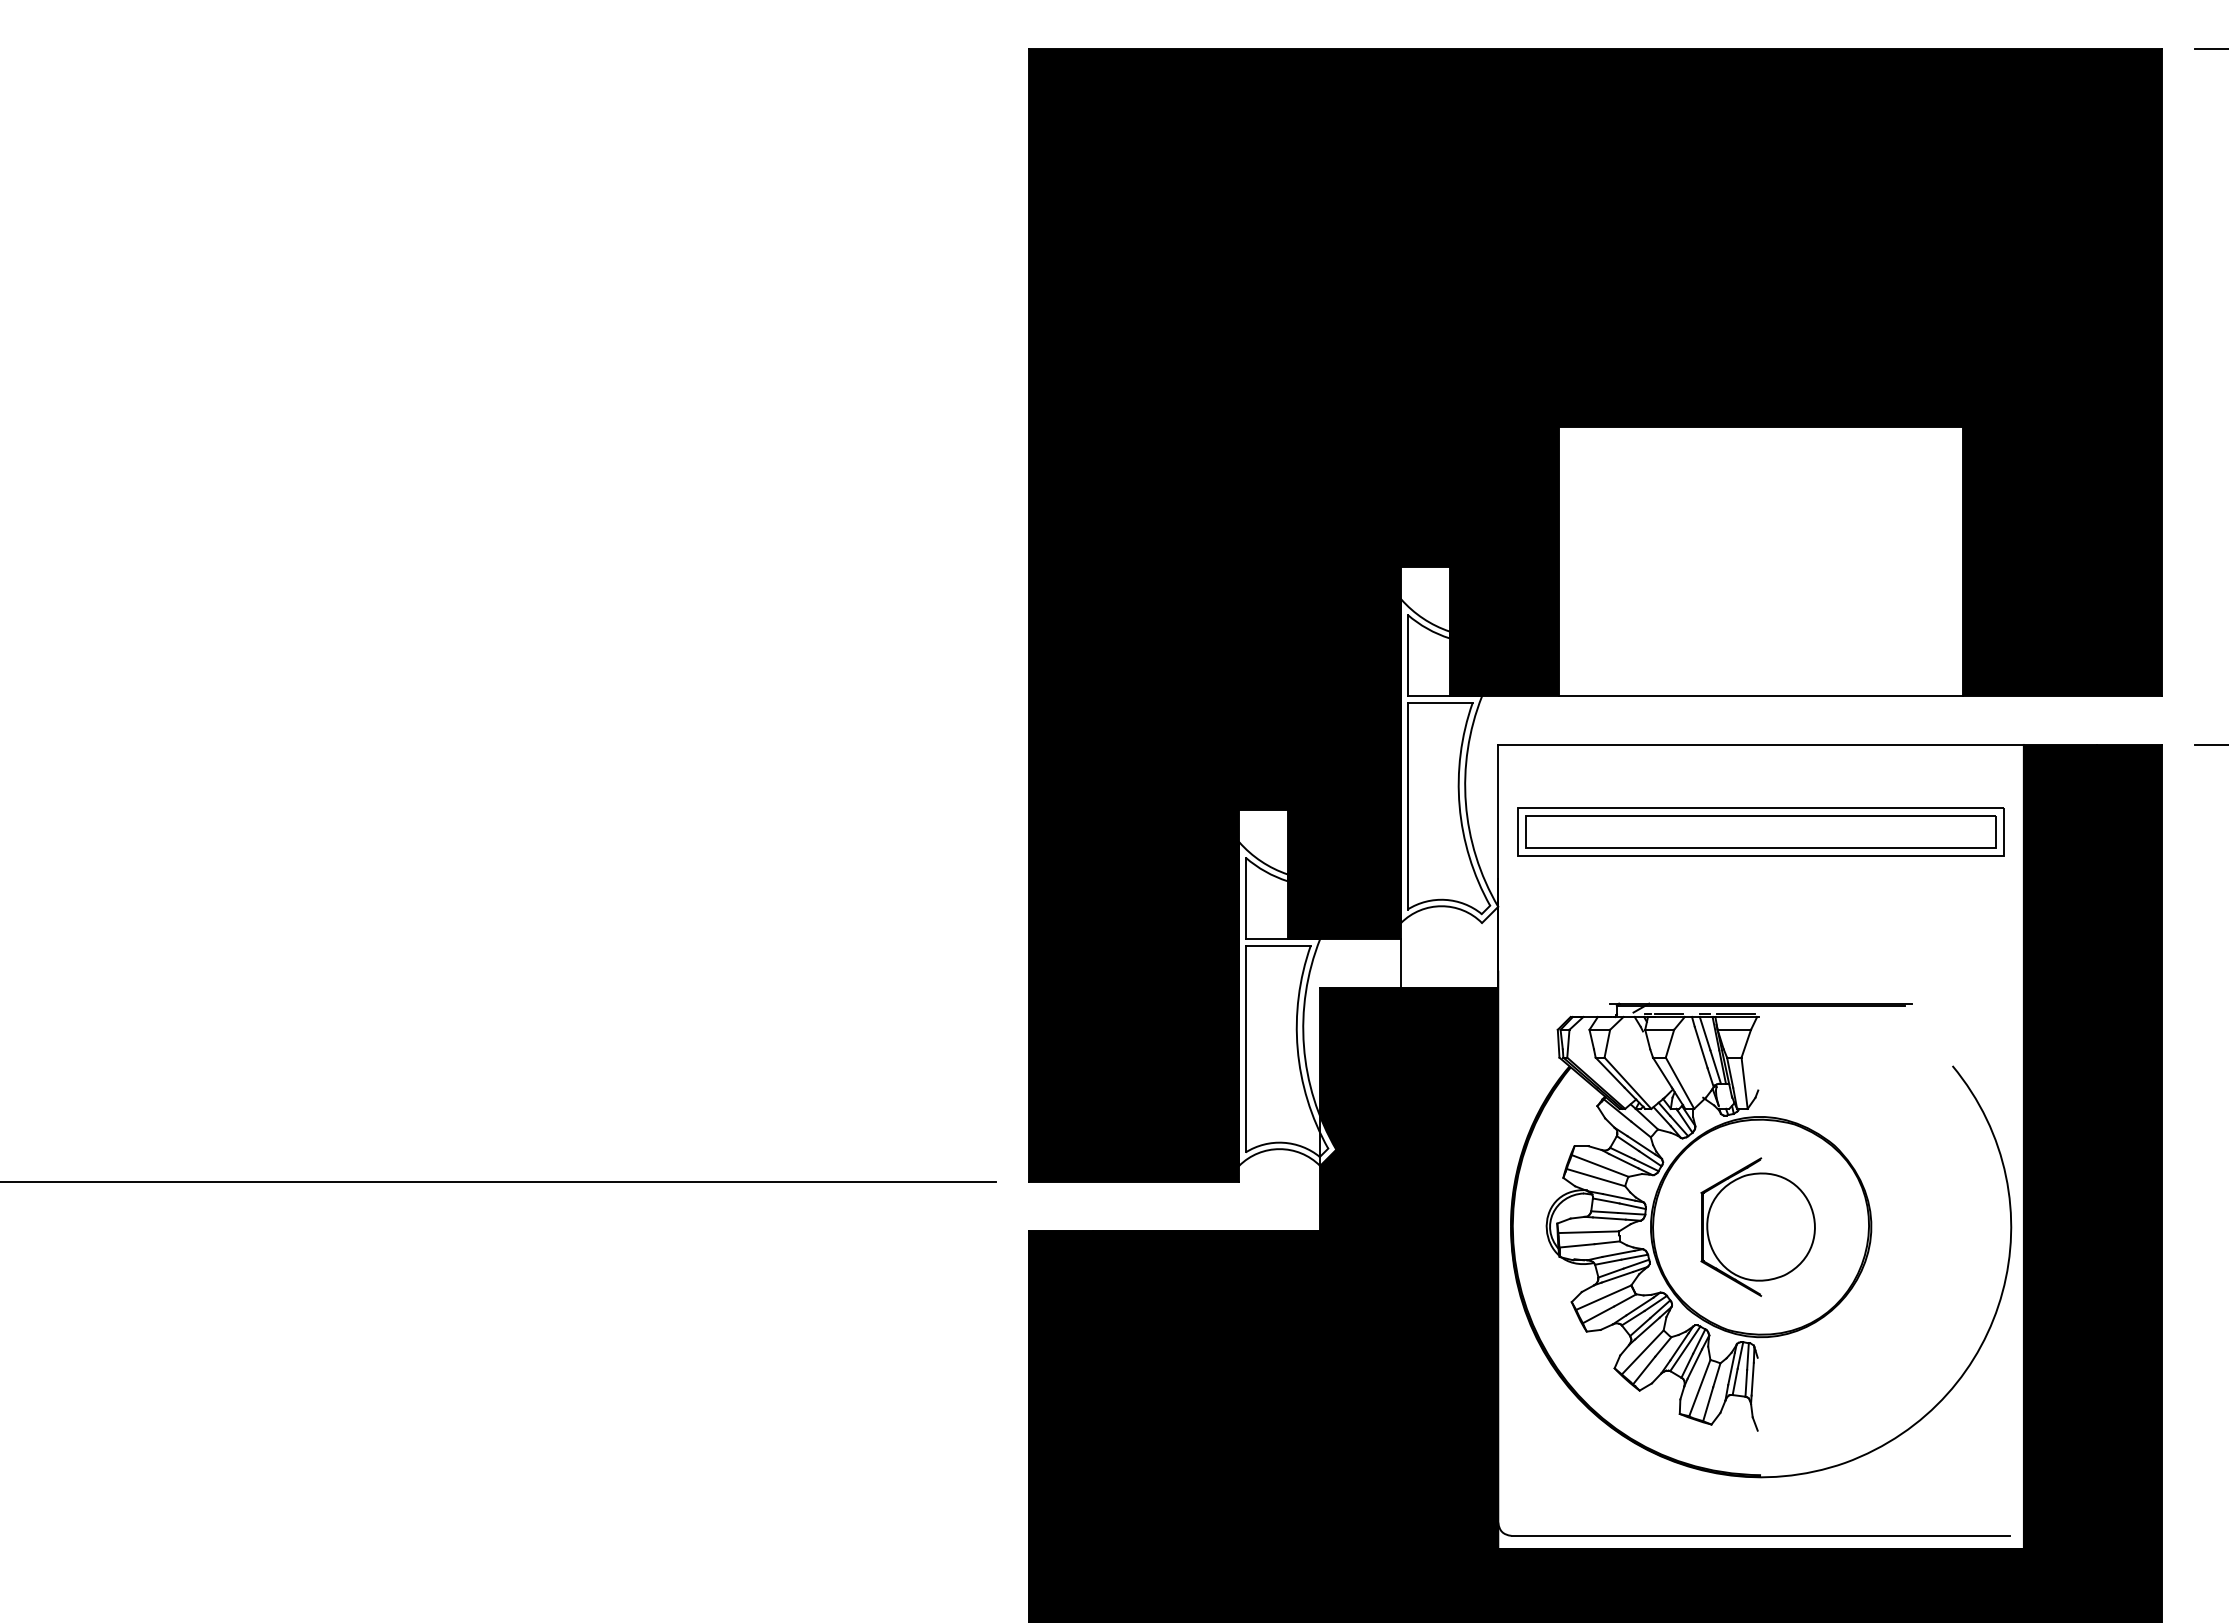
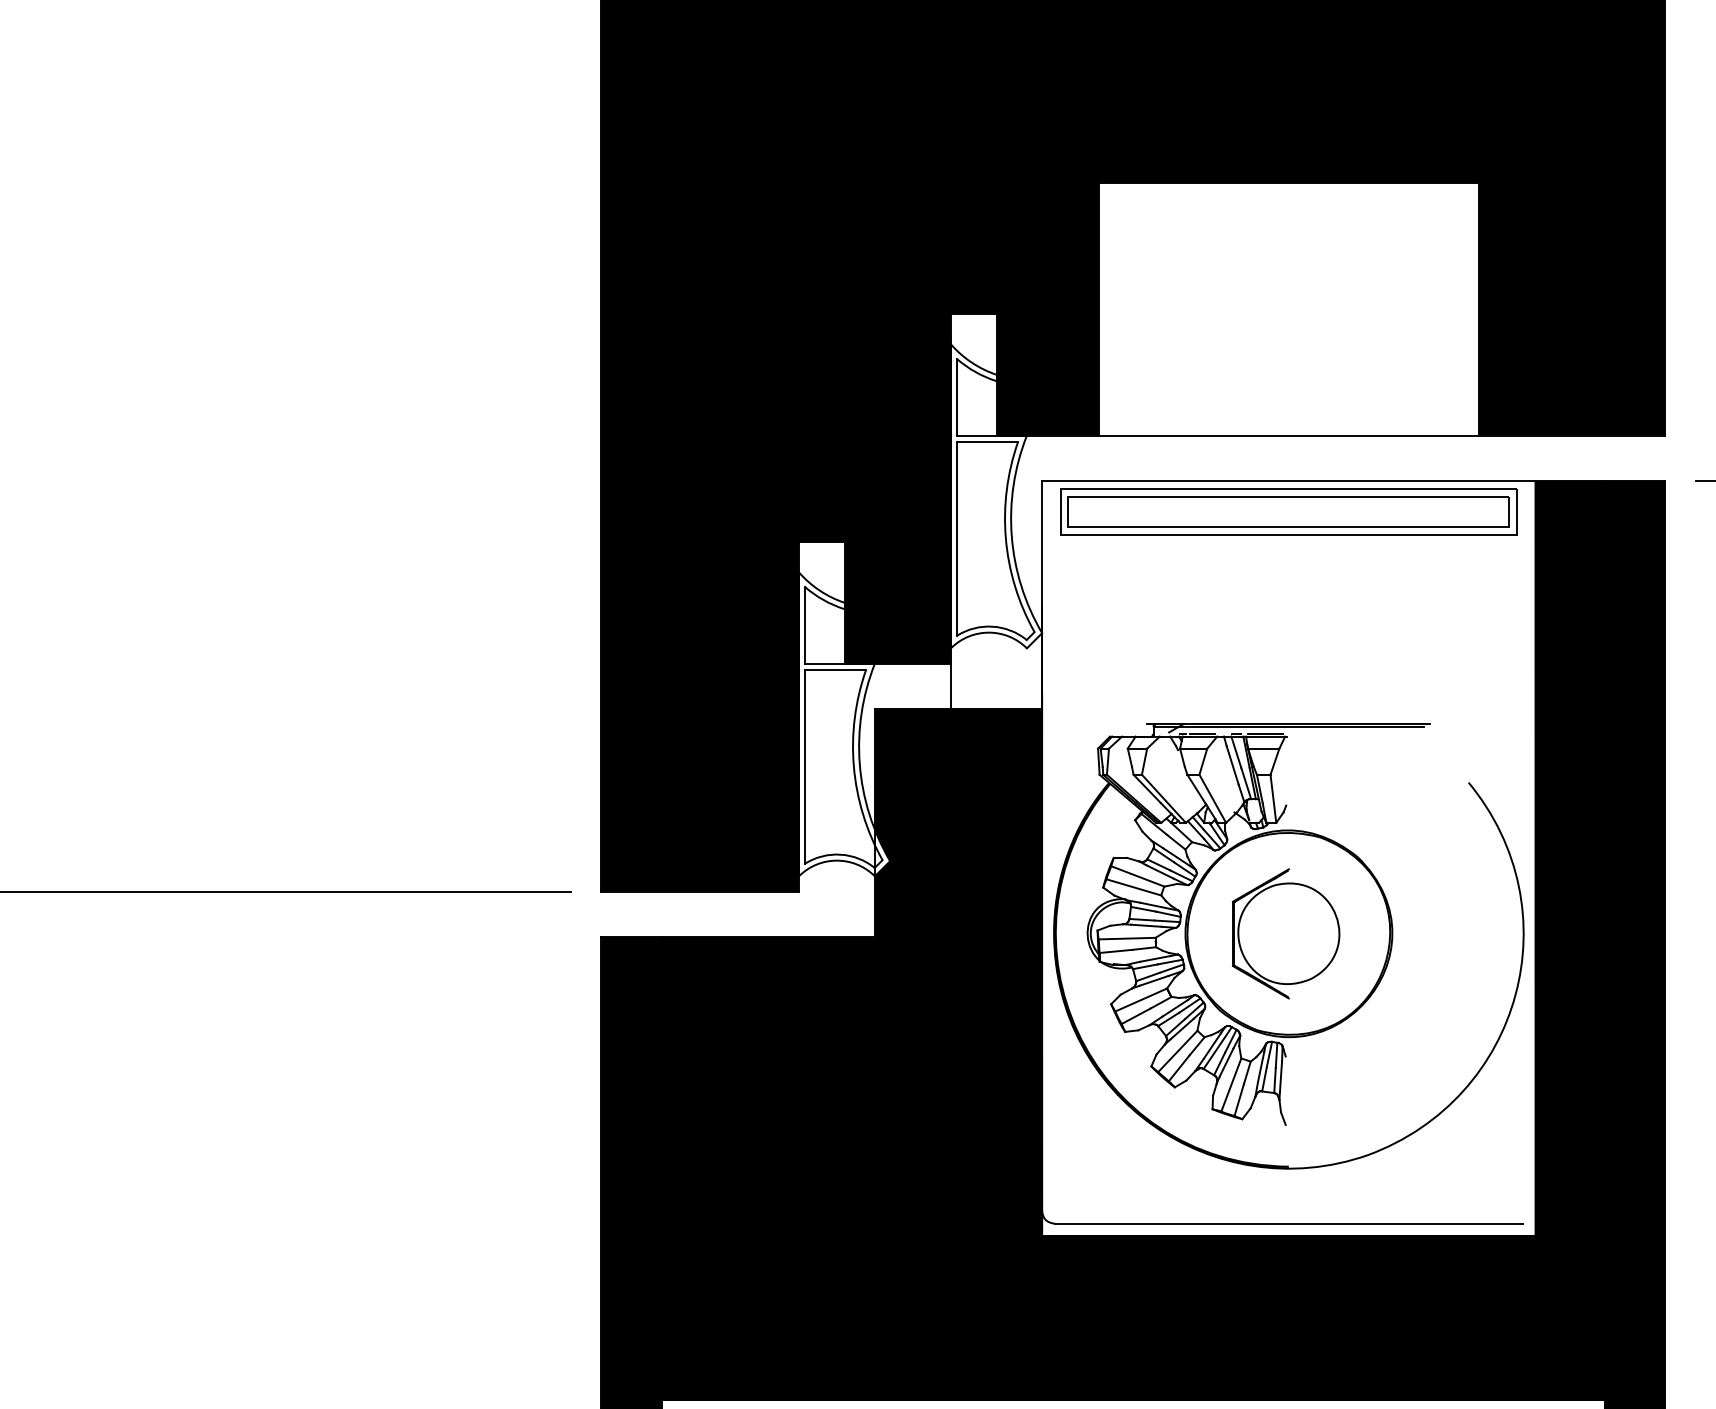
part: (1760, 831) -> (1288, 511), moved

